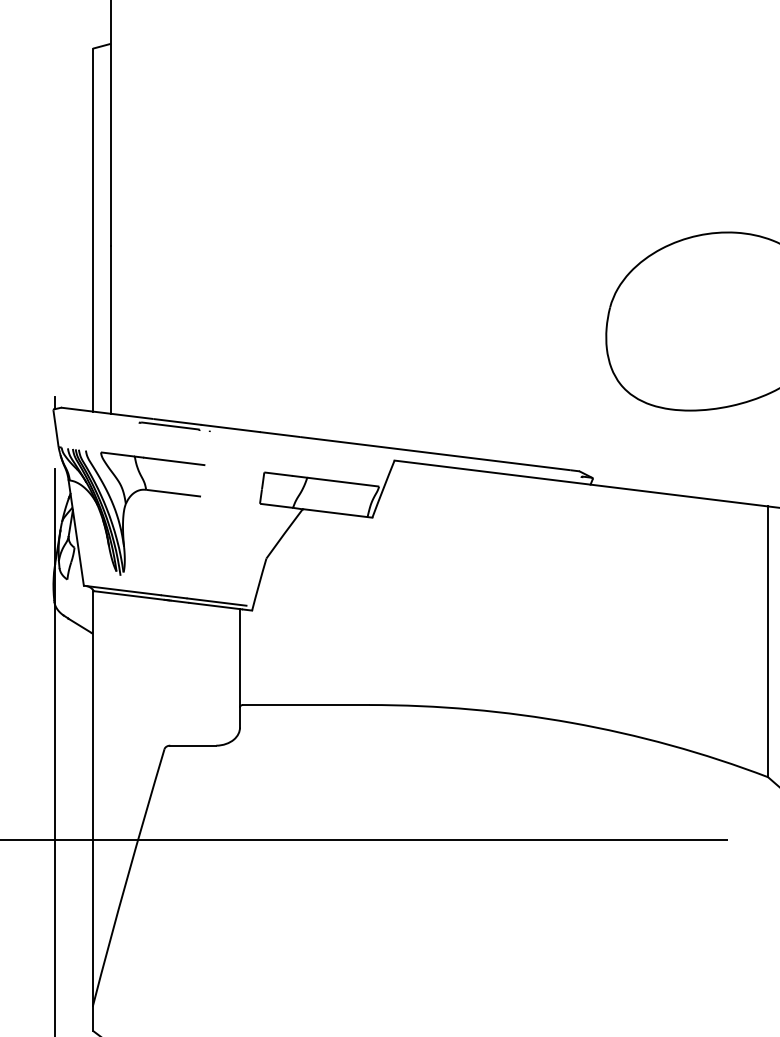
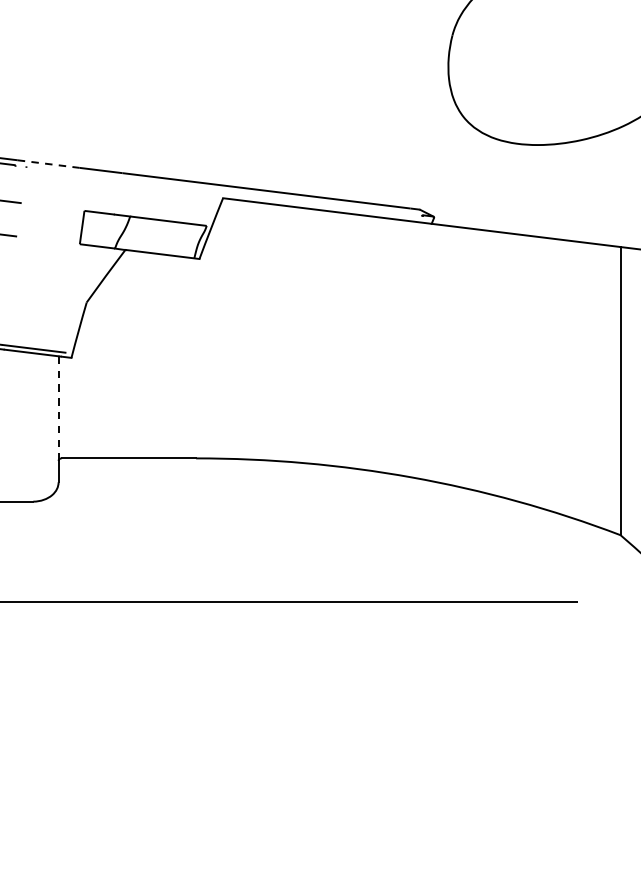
line: (231, 428) -> (49, 164), solid -> dashed
line: (240, 657) -> (59, 407), solid -> dashed

